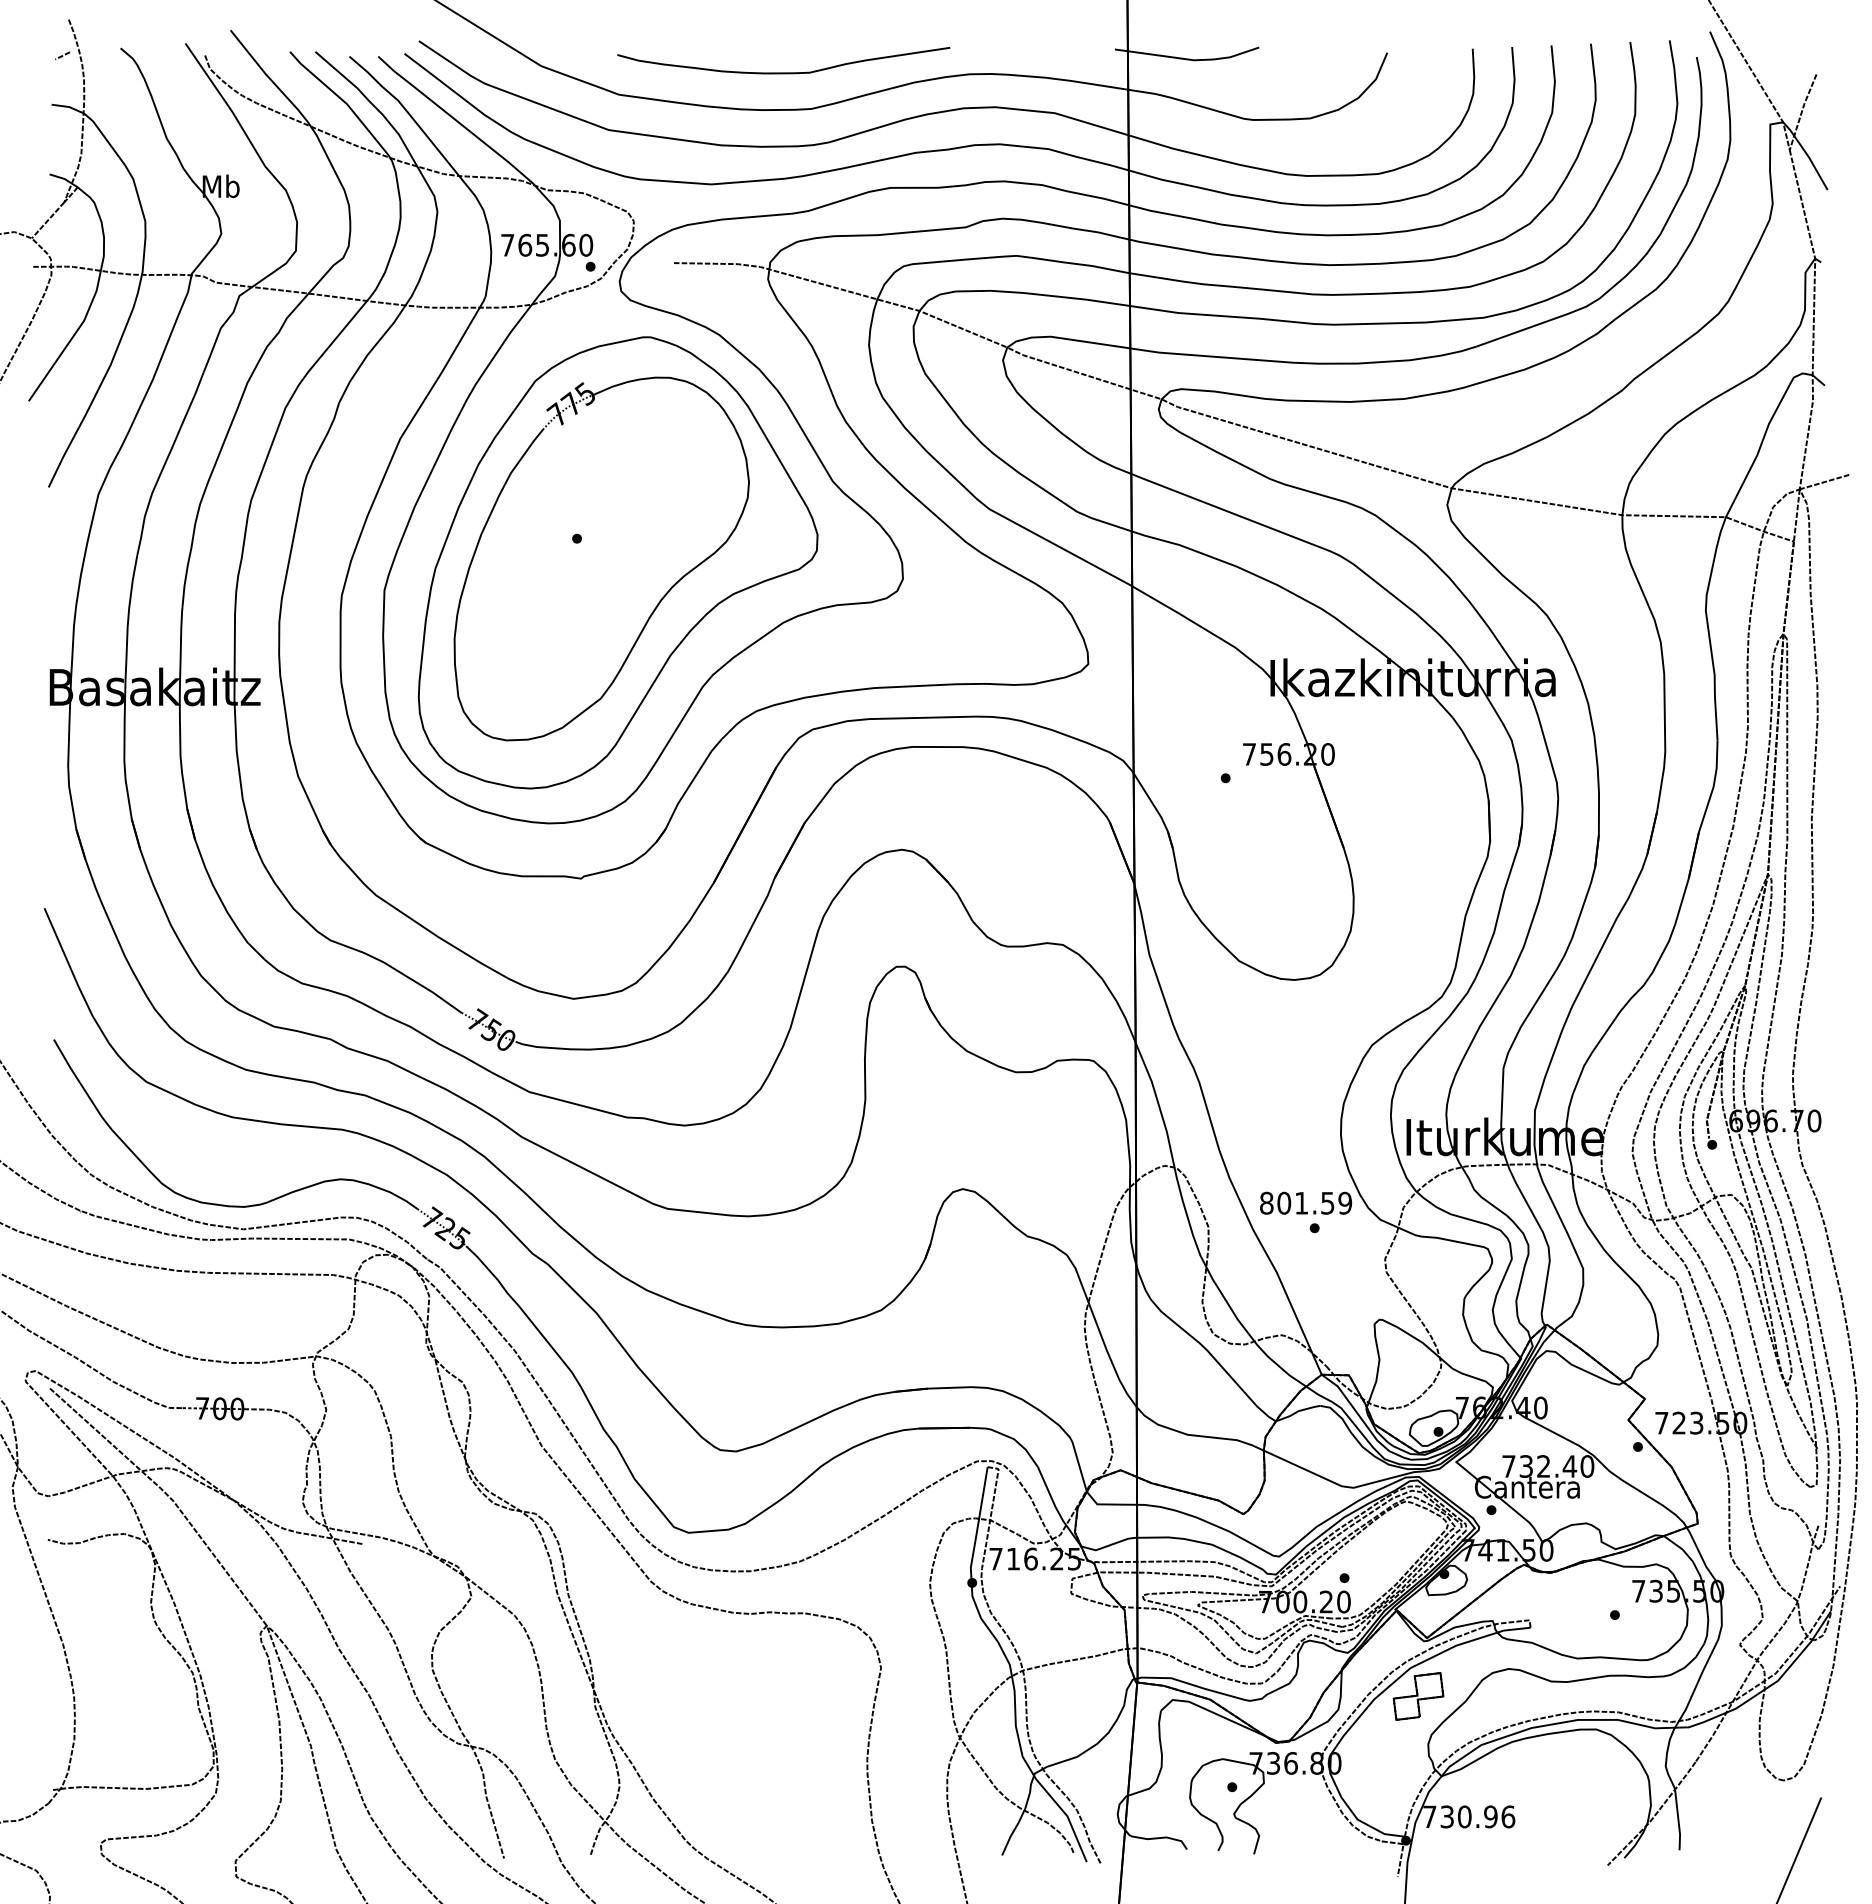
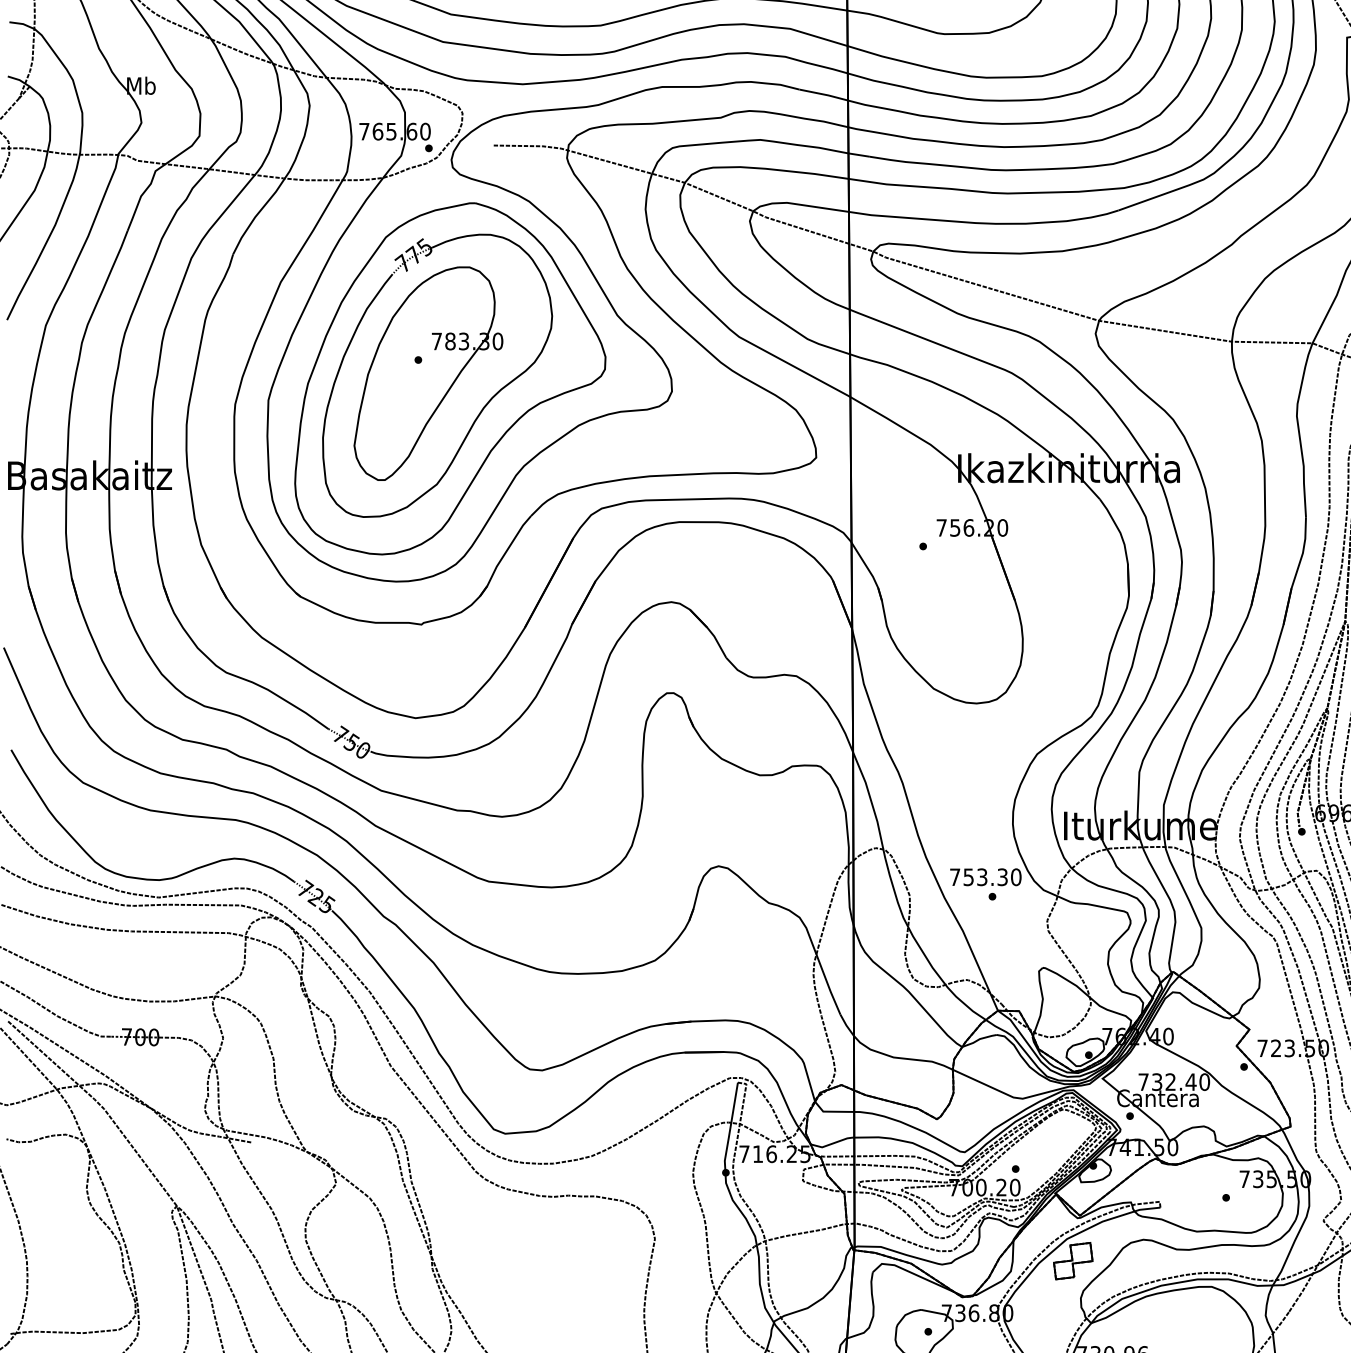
part: (590, 555) -> (428, 373), added
text: (1306, 1202) -> (986, 876), 801.59 -> 753.30

